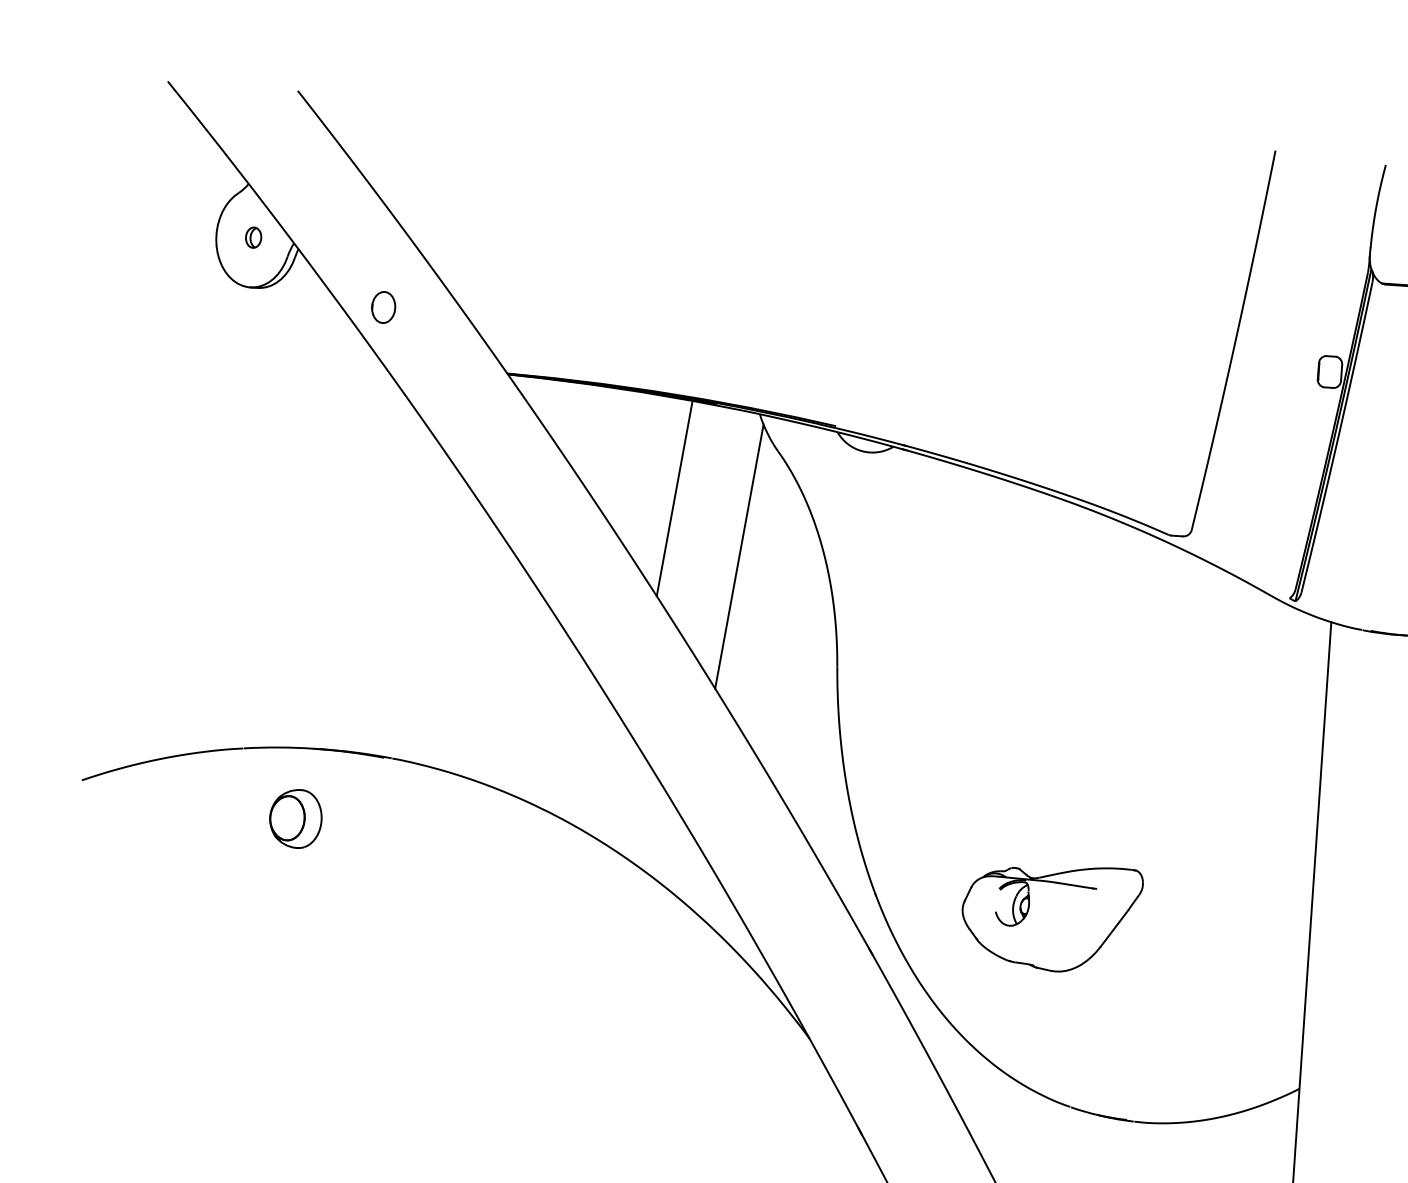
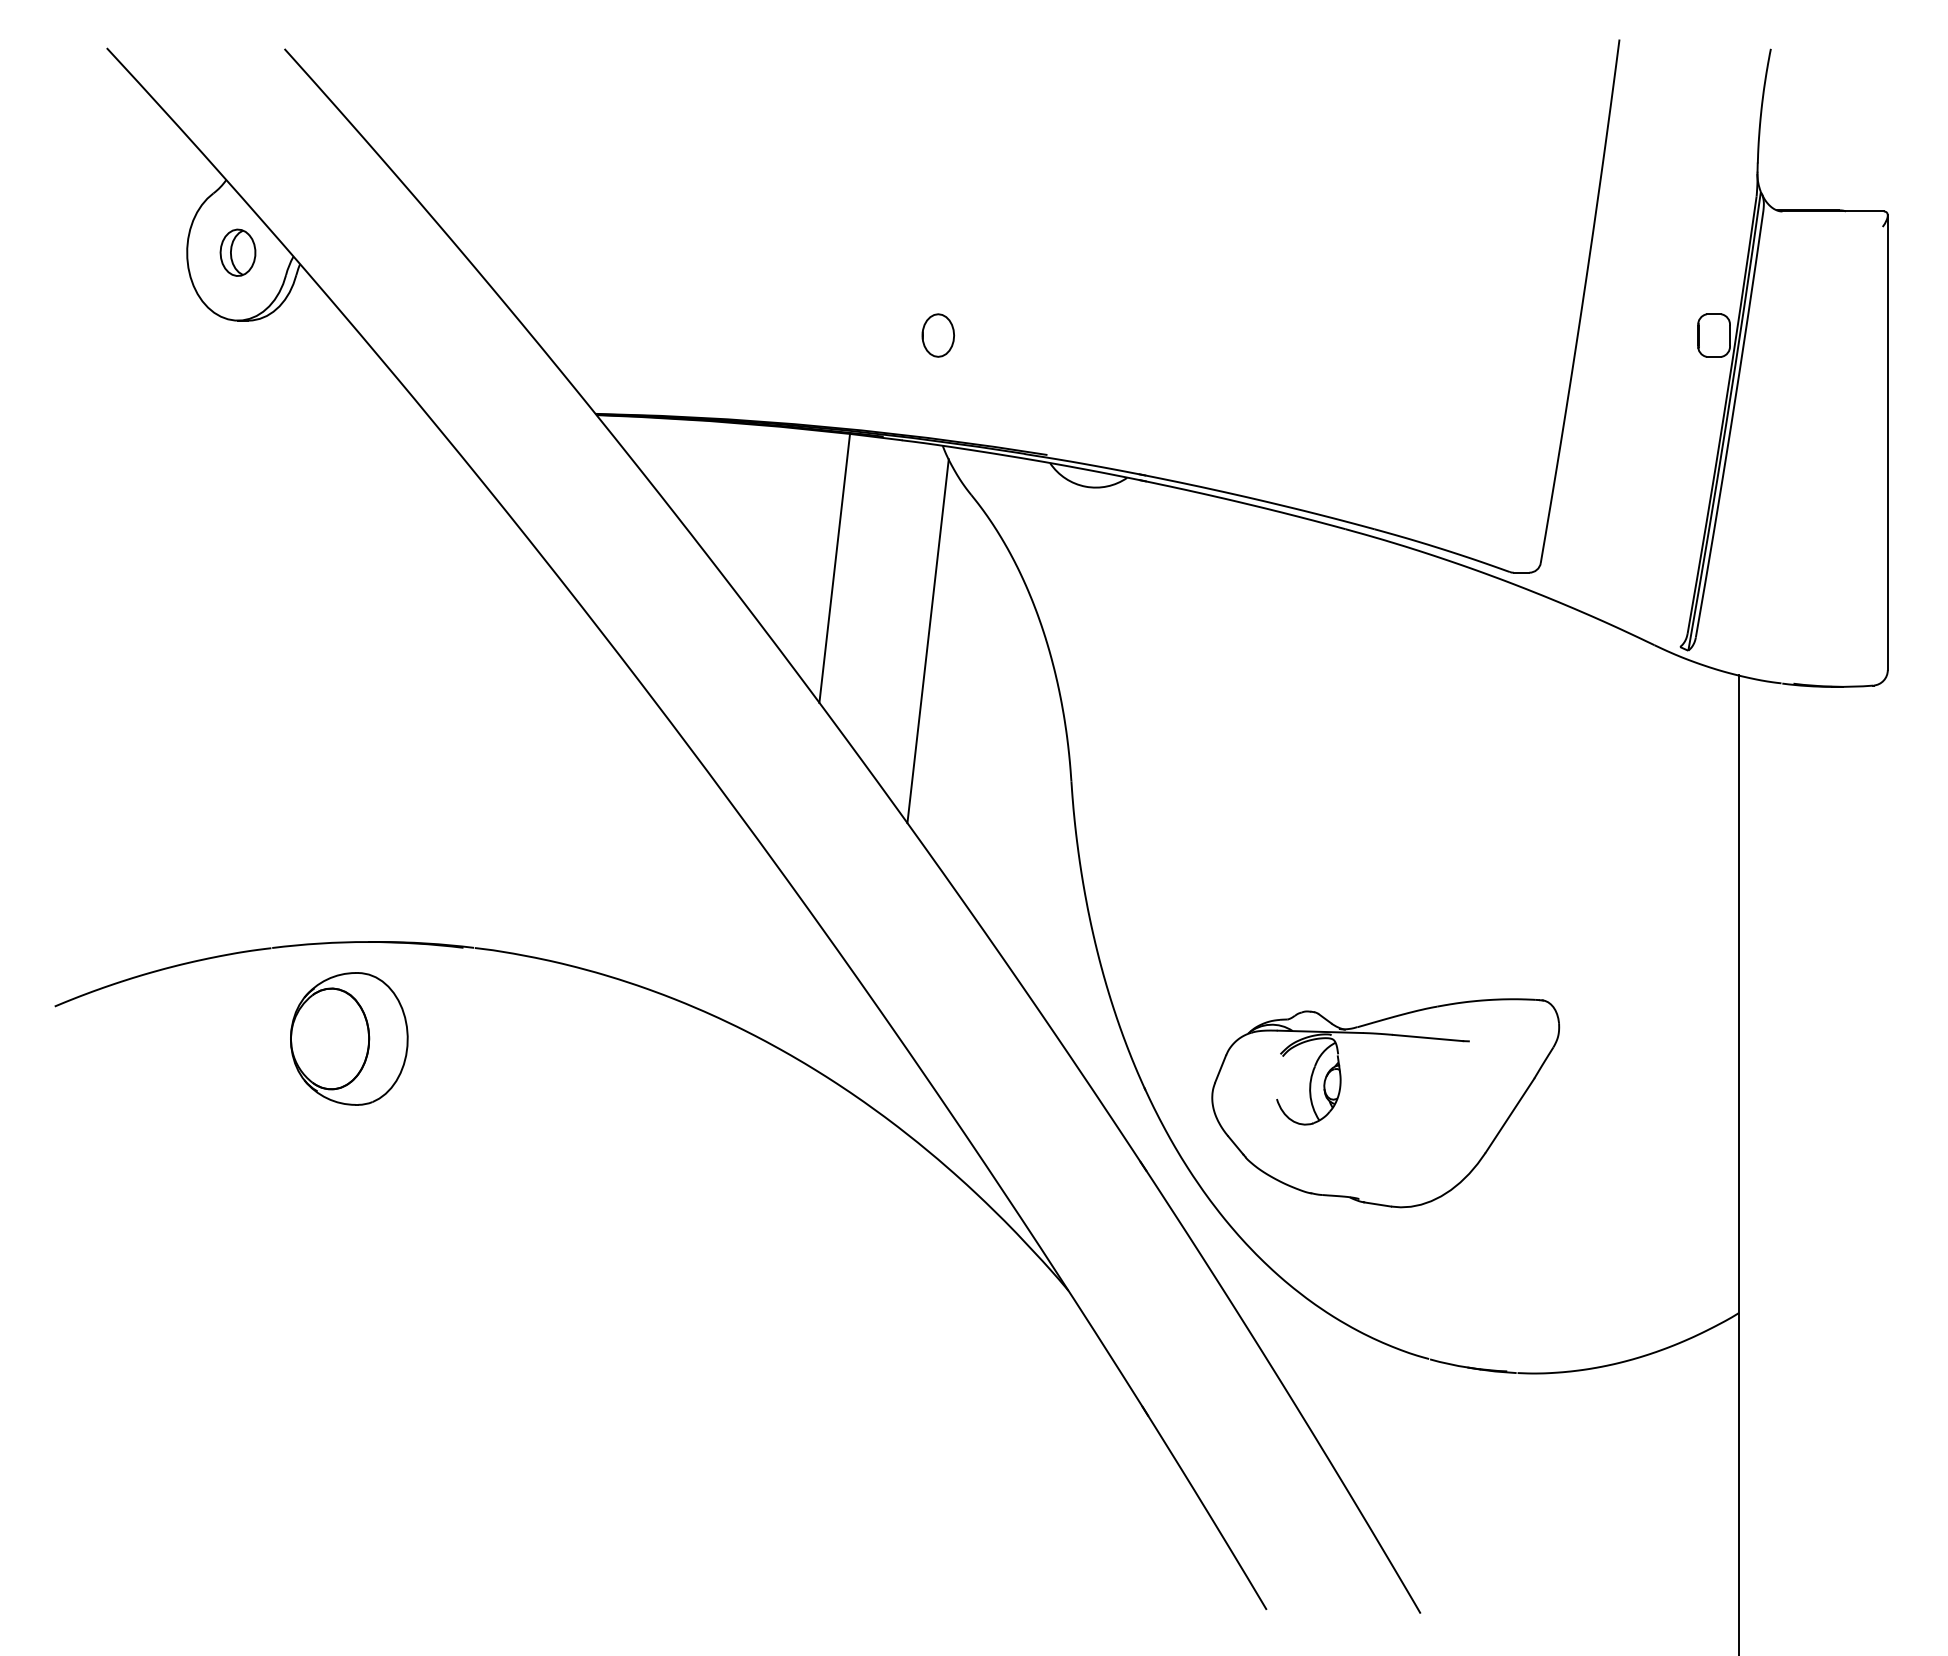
part: (253, 237) -> (237, 252), size x1.67
part: (383, 307) -> (937, 335), moved
part: (296, 818) -> (349, 1038), size x1.67
part: (1051, 917) -> (1385, 1103), size x1.43

